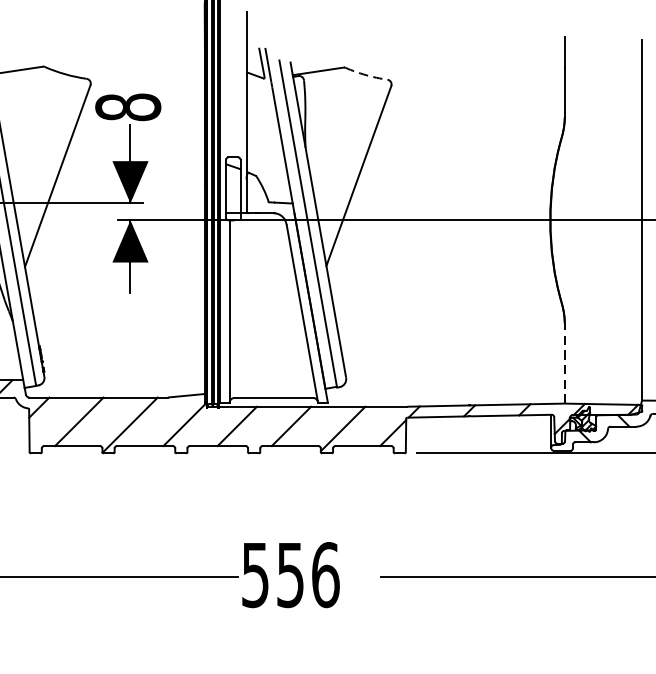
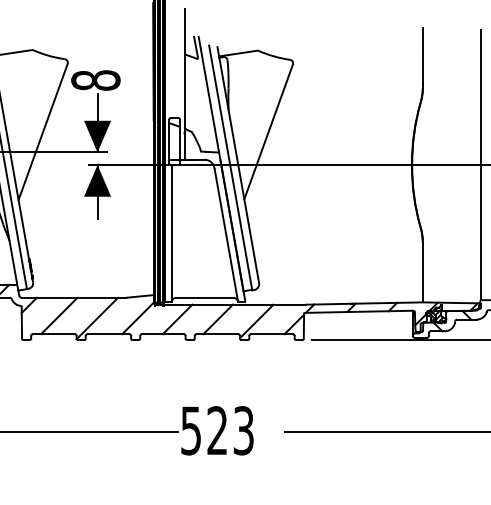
arc: (365, 75) -> (273, 56), dashed -> solid
line: (564, 362) -> (422, 271), dashed -> solid
text: (307, 574) -> (230, 430), 556 -> 523

